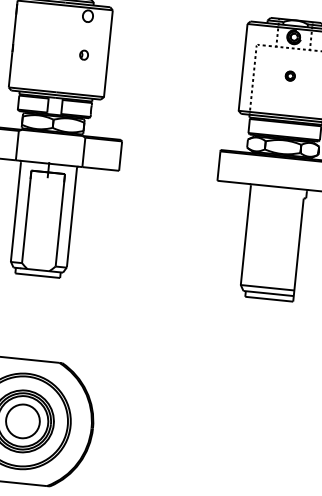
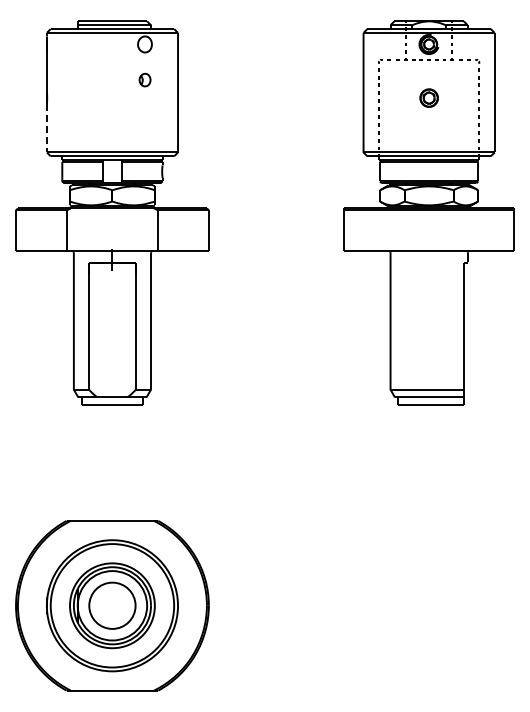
part: (83, 54) -> (144, 79), moved
line: (10, 70) -> (46, 128), solid -> dashed
part: (289, 75) -> (428, 97), size x1.4

